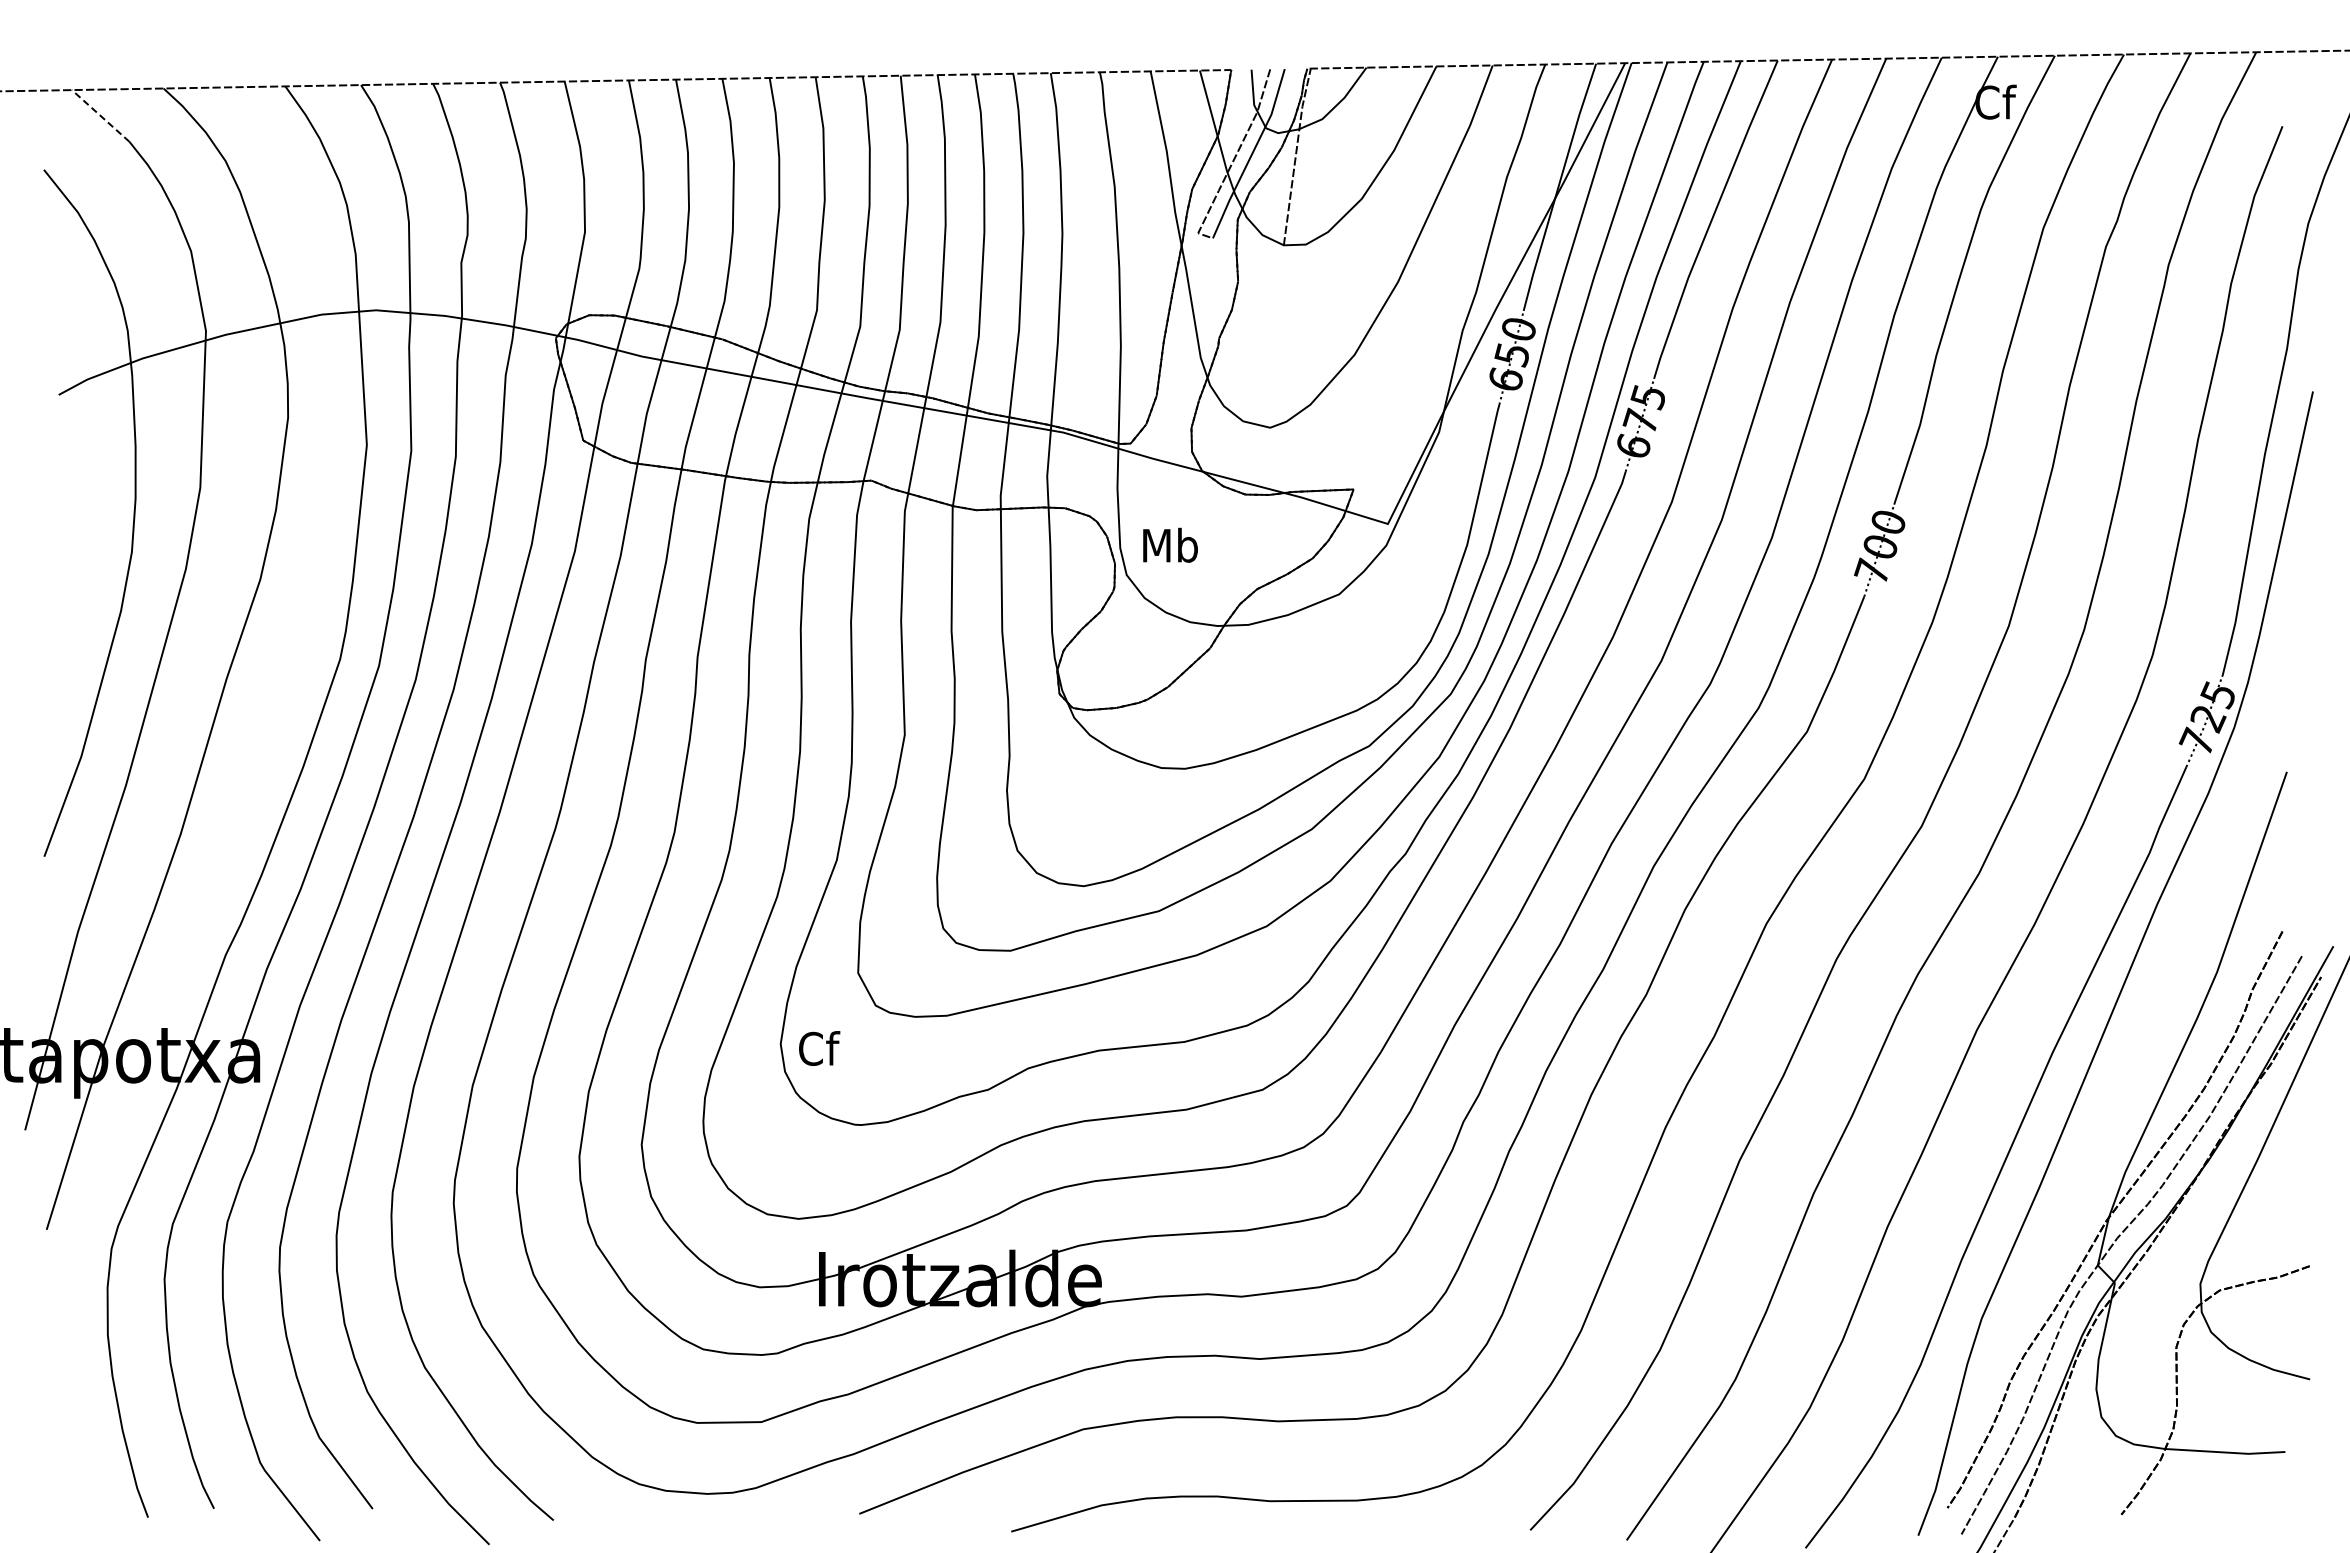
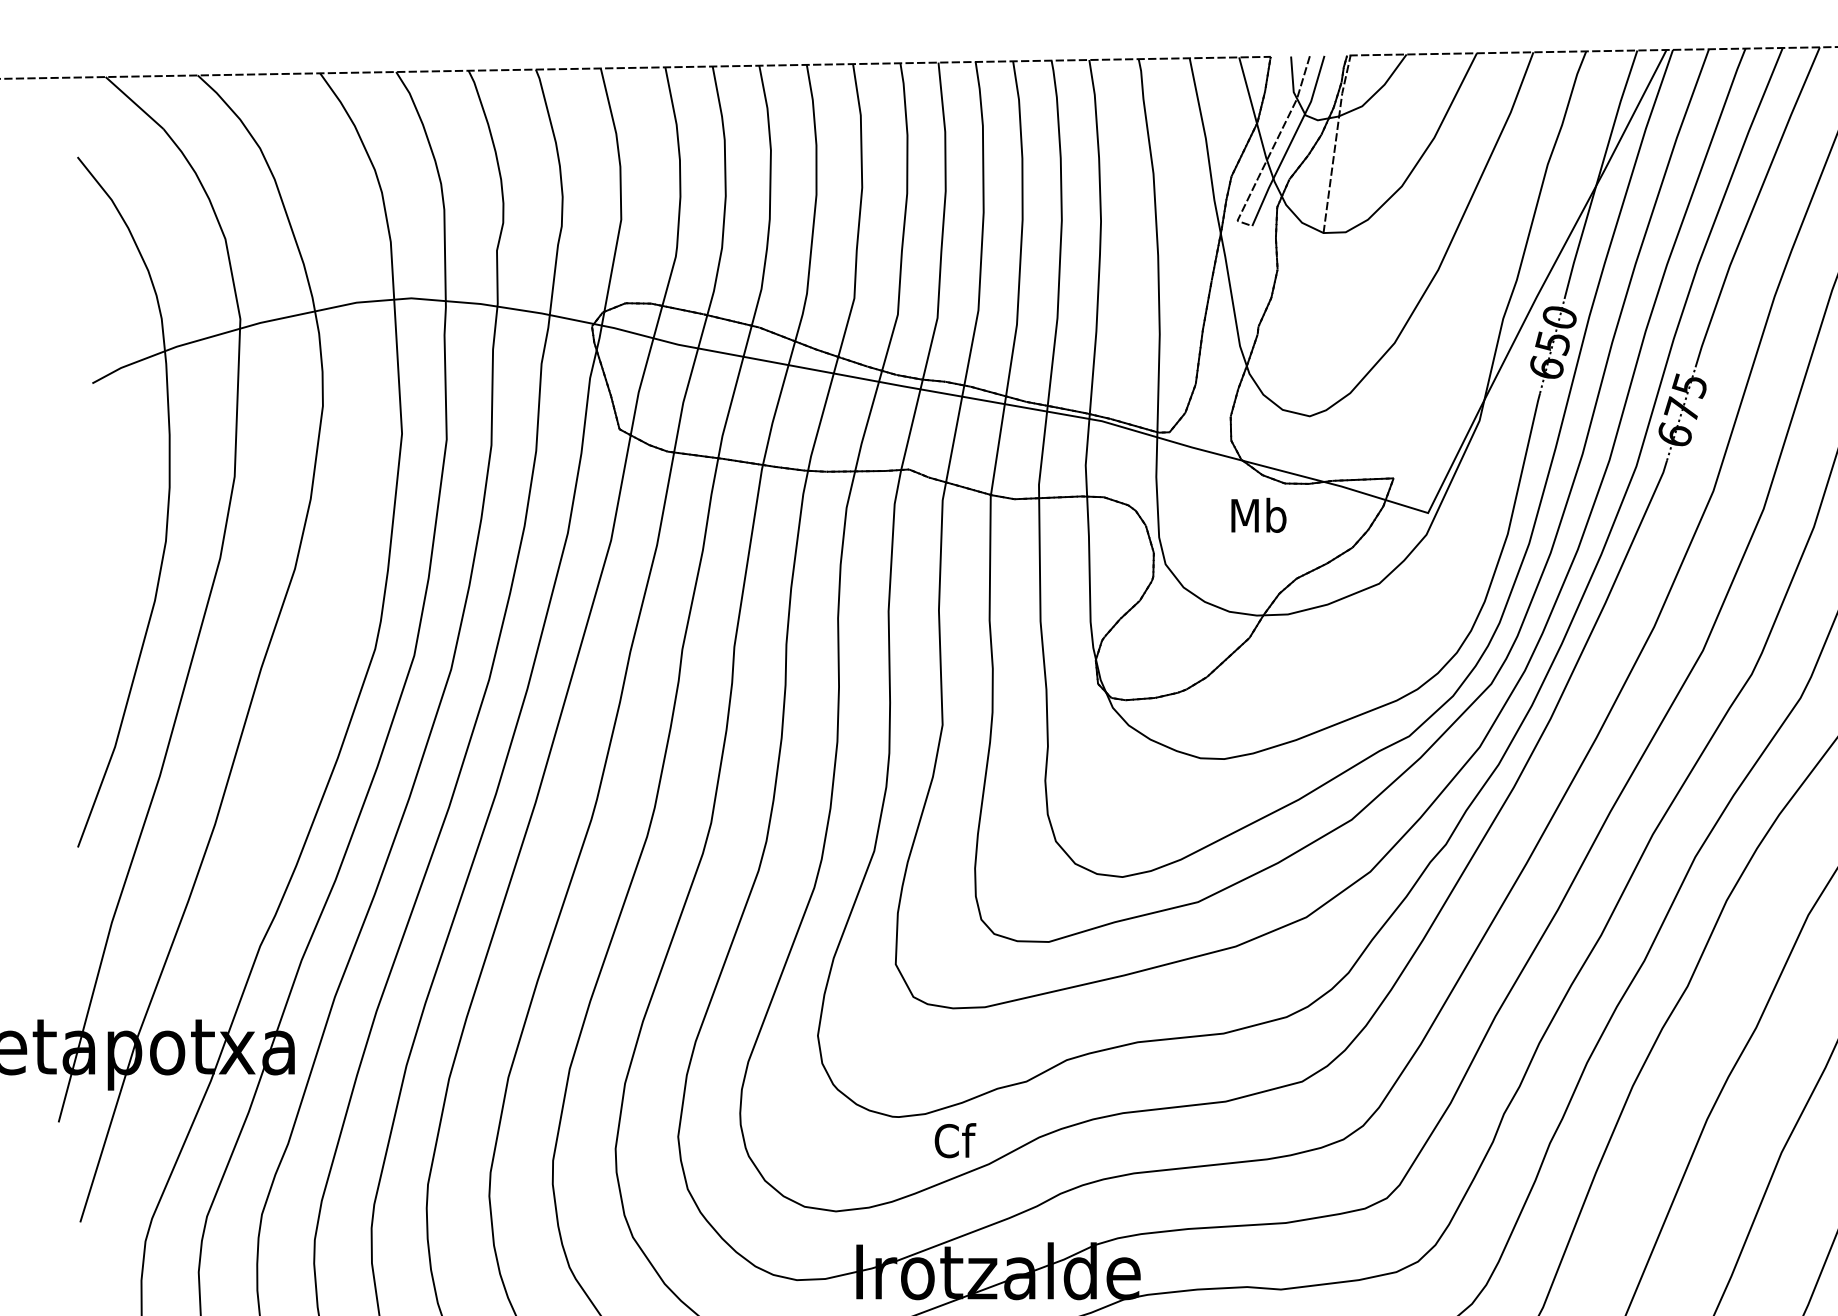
line: (100, 115) -> (134, 102), dashed -> solid
text: (1170, 544) -> (1258, 514), moved
text: (819, 1048) -> (955, 1140), moved

